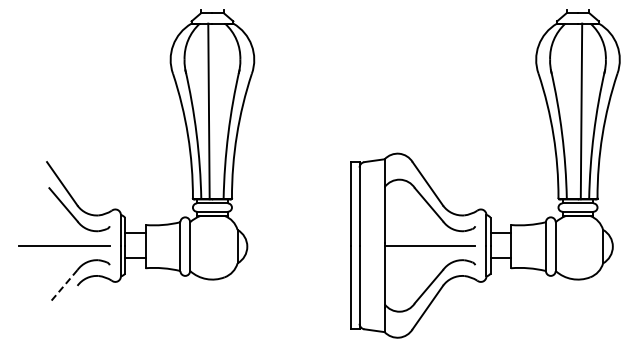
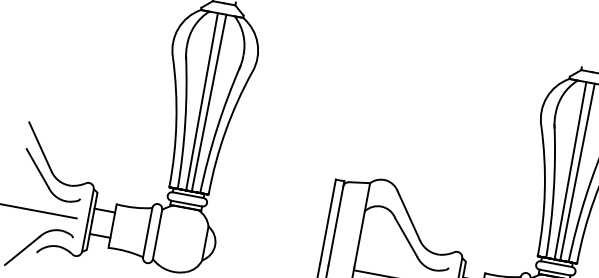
line: (215, 111) -> (208, 103), added
line: (574, 111) -> (570, 170), added
line: (63, 286) -> (22, 250), dashed -> solid

